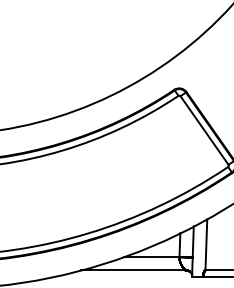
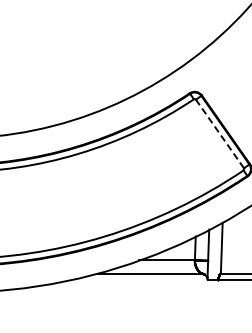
line: (204, 131) -> (219, 134), solid -> dashed

